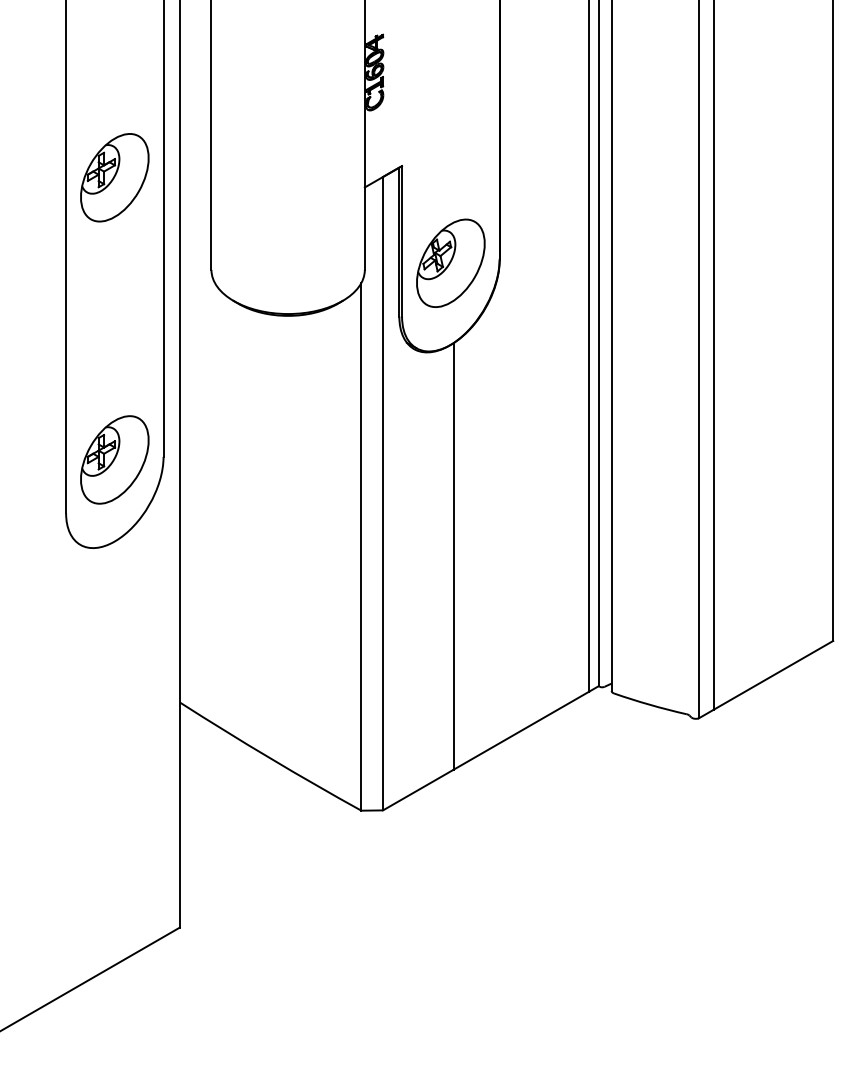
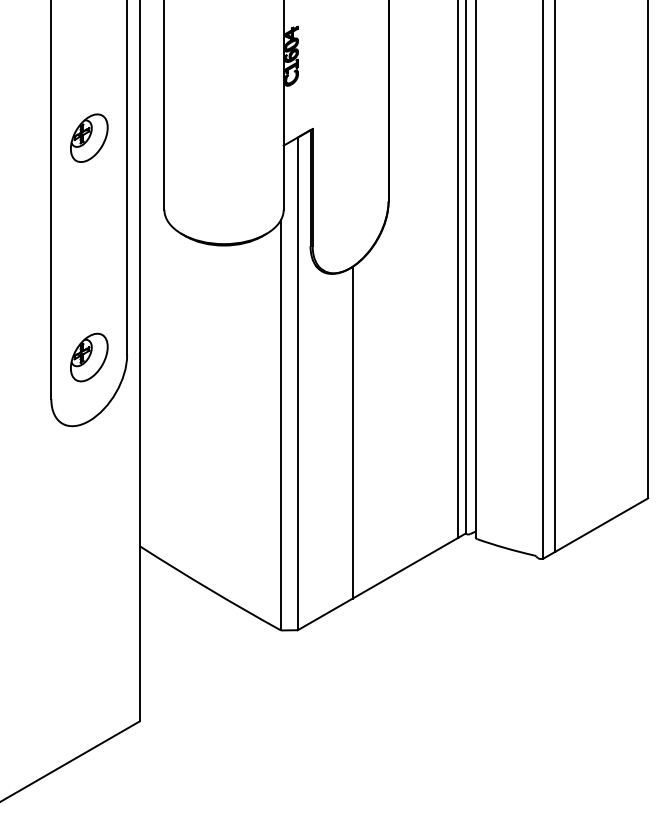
part: (115, 178) -> (89, 138), size x0.7
part: (450, 263) -> (350, 204), removed
part: (115, 459) -> (89, 357), size x0.7

